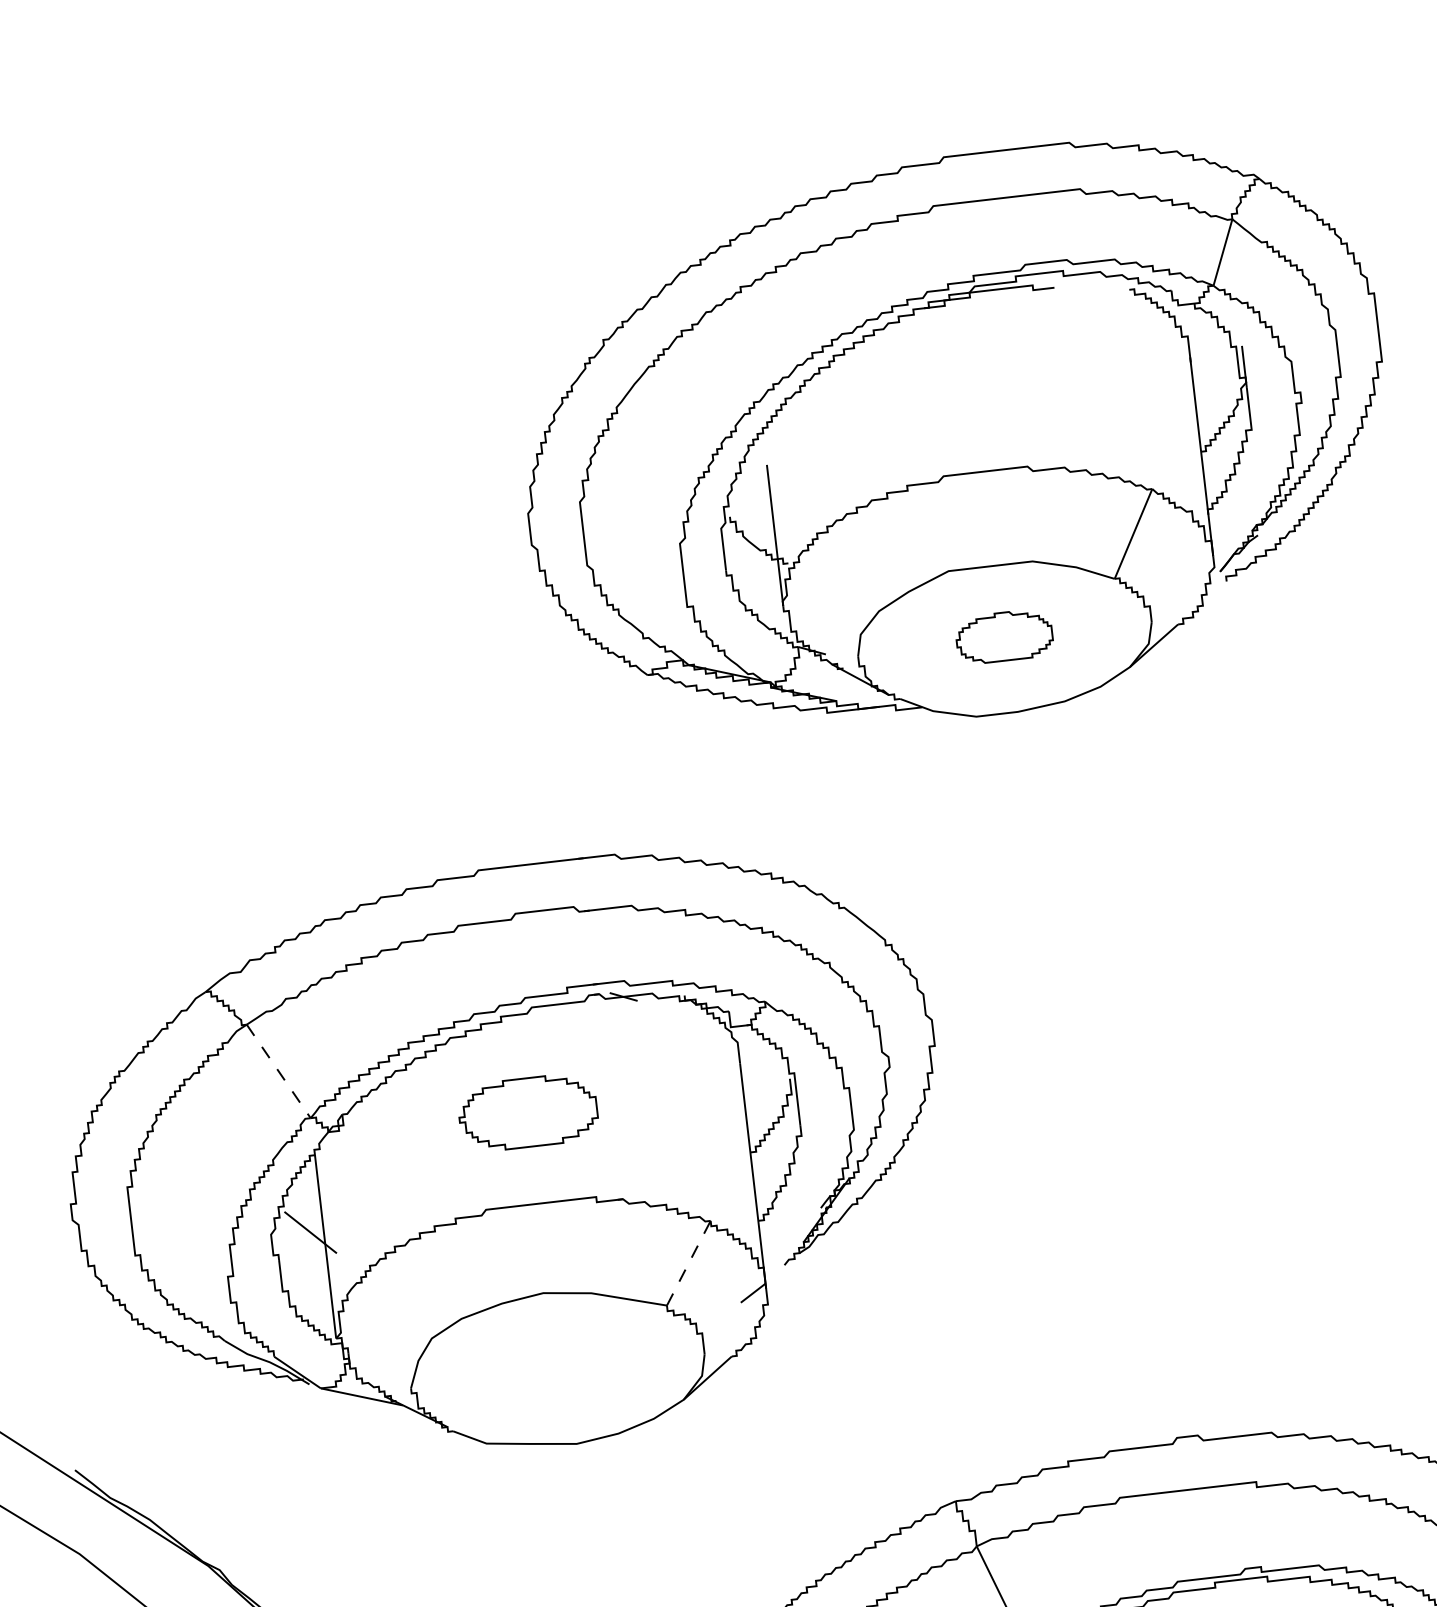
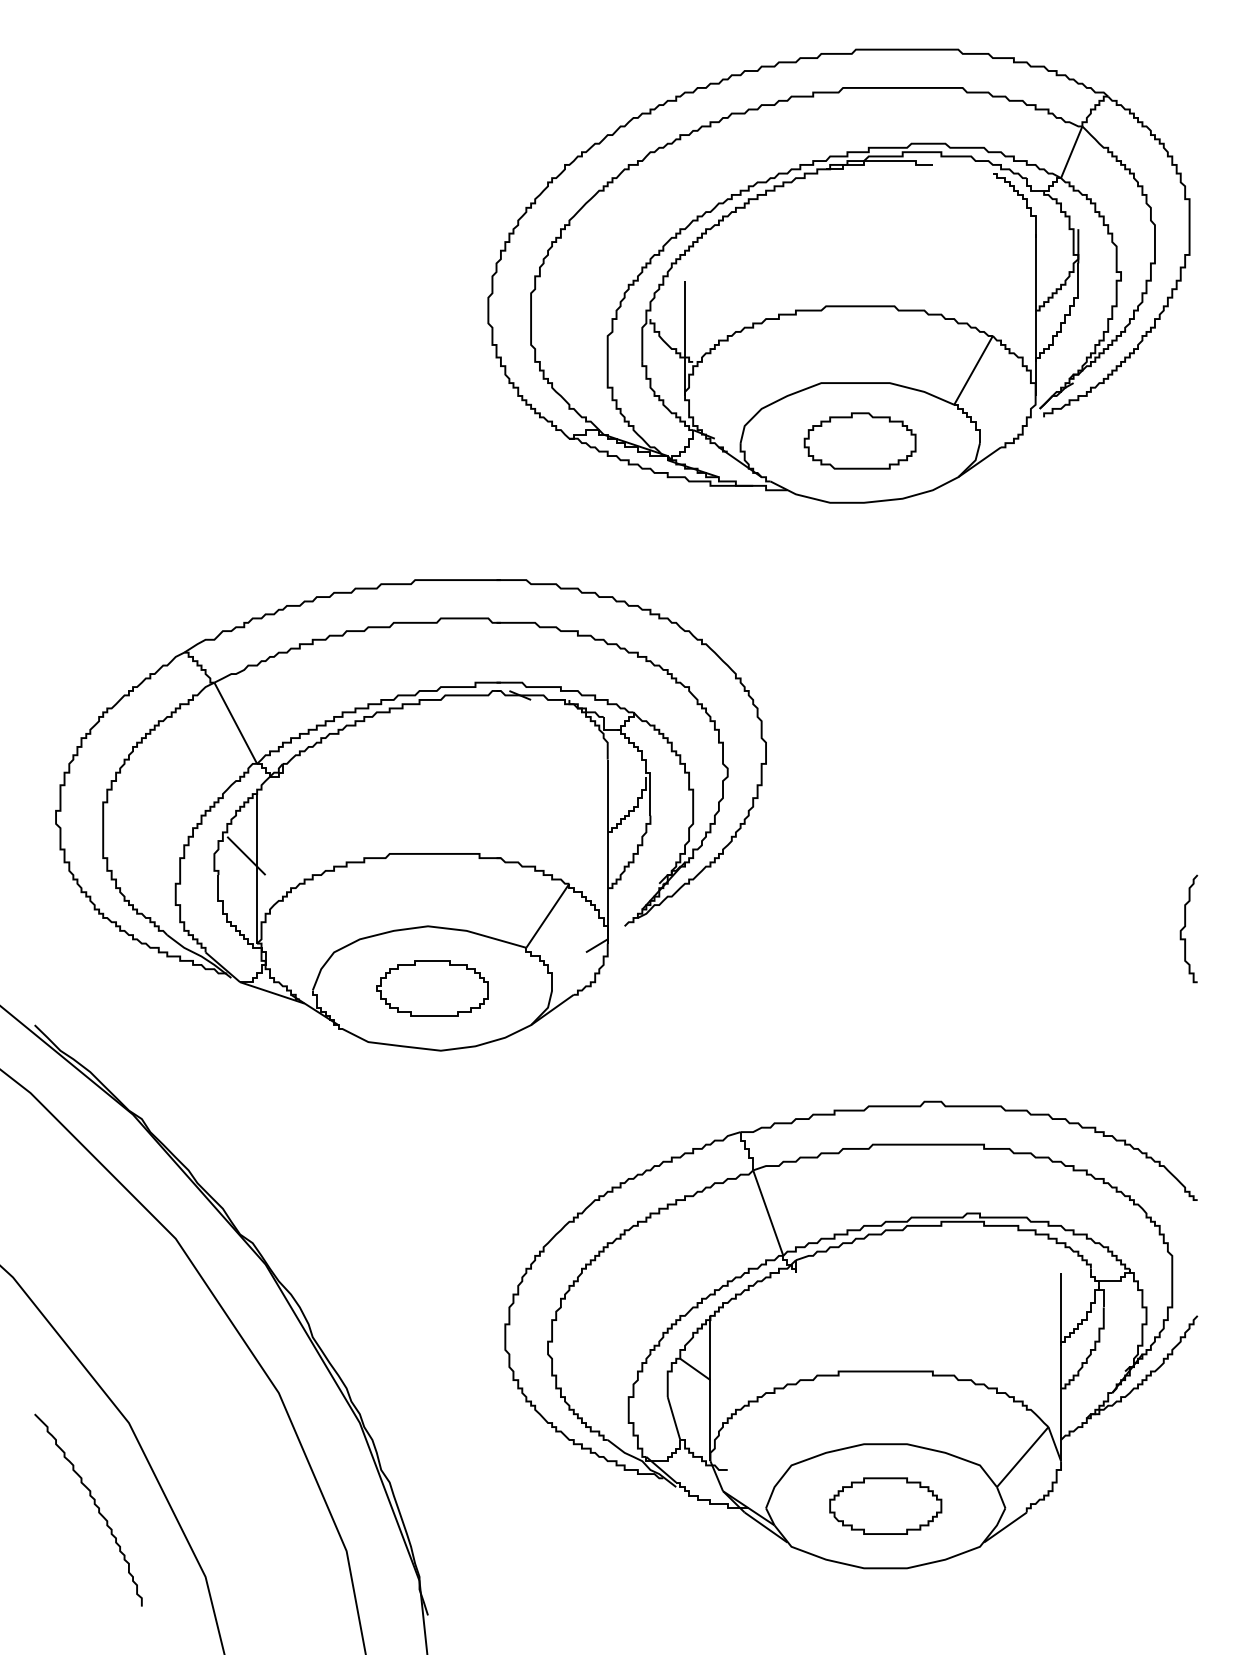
part: (1003, 636) -> (859, 440), size x1.43
line: (278, 1071) -> (235, 723), dashed -> solid
part: (527, 1112) -> (432, 988), moved
line: (688, 1262) -> (547, 915), dashed -> solid

